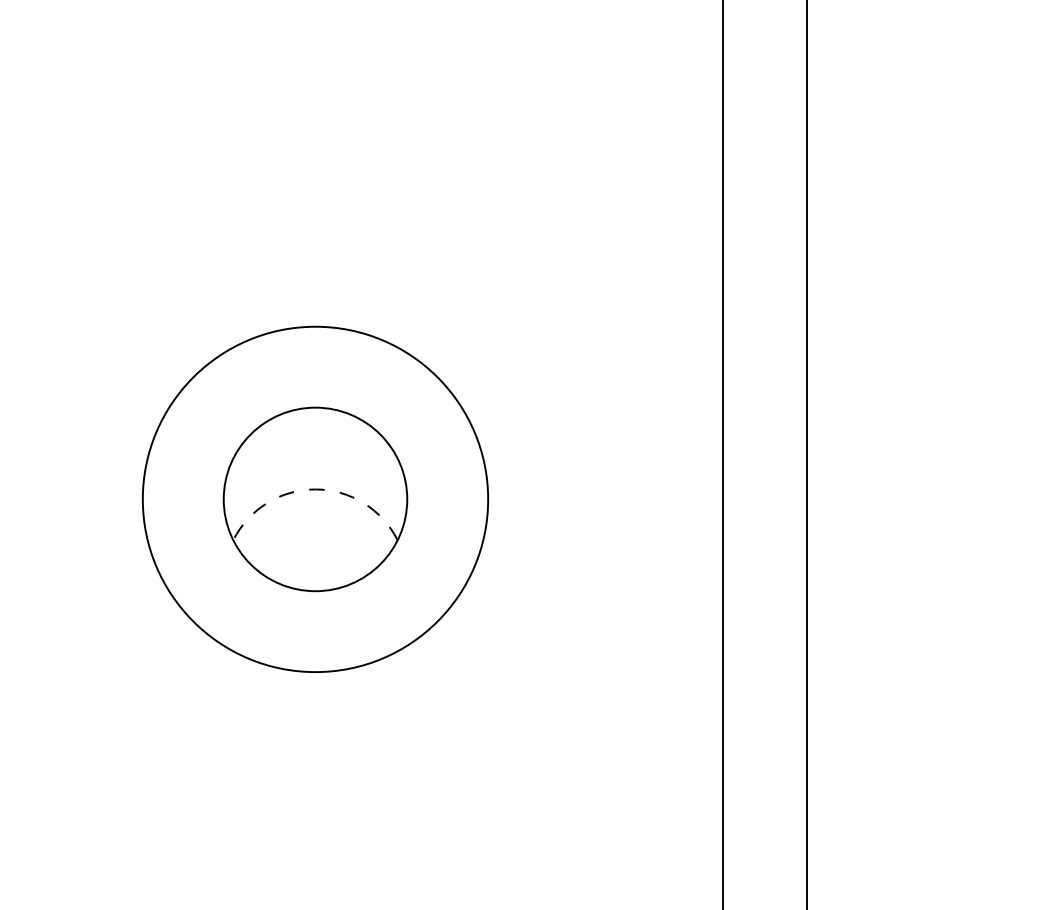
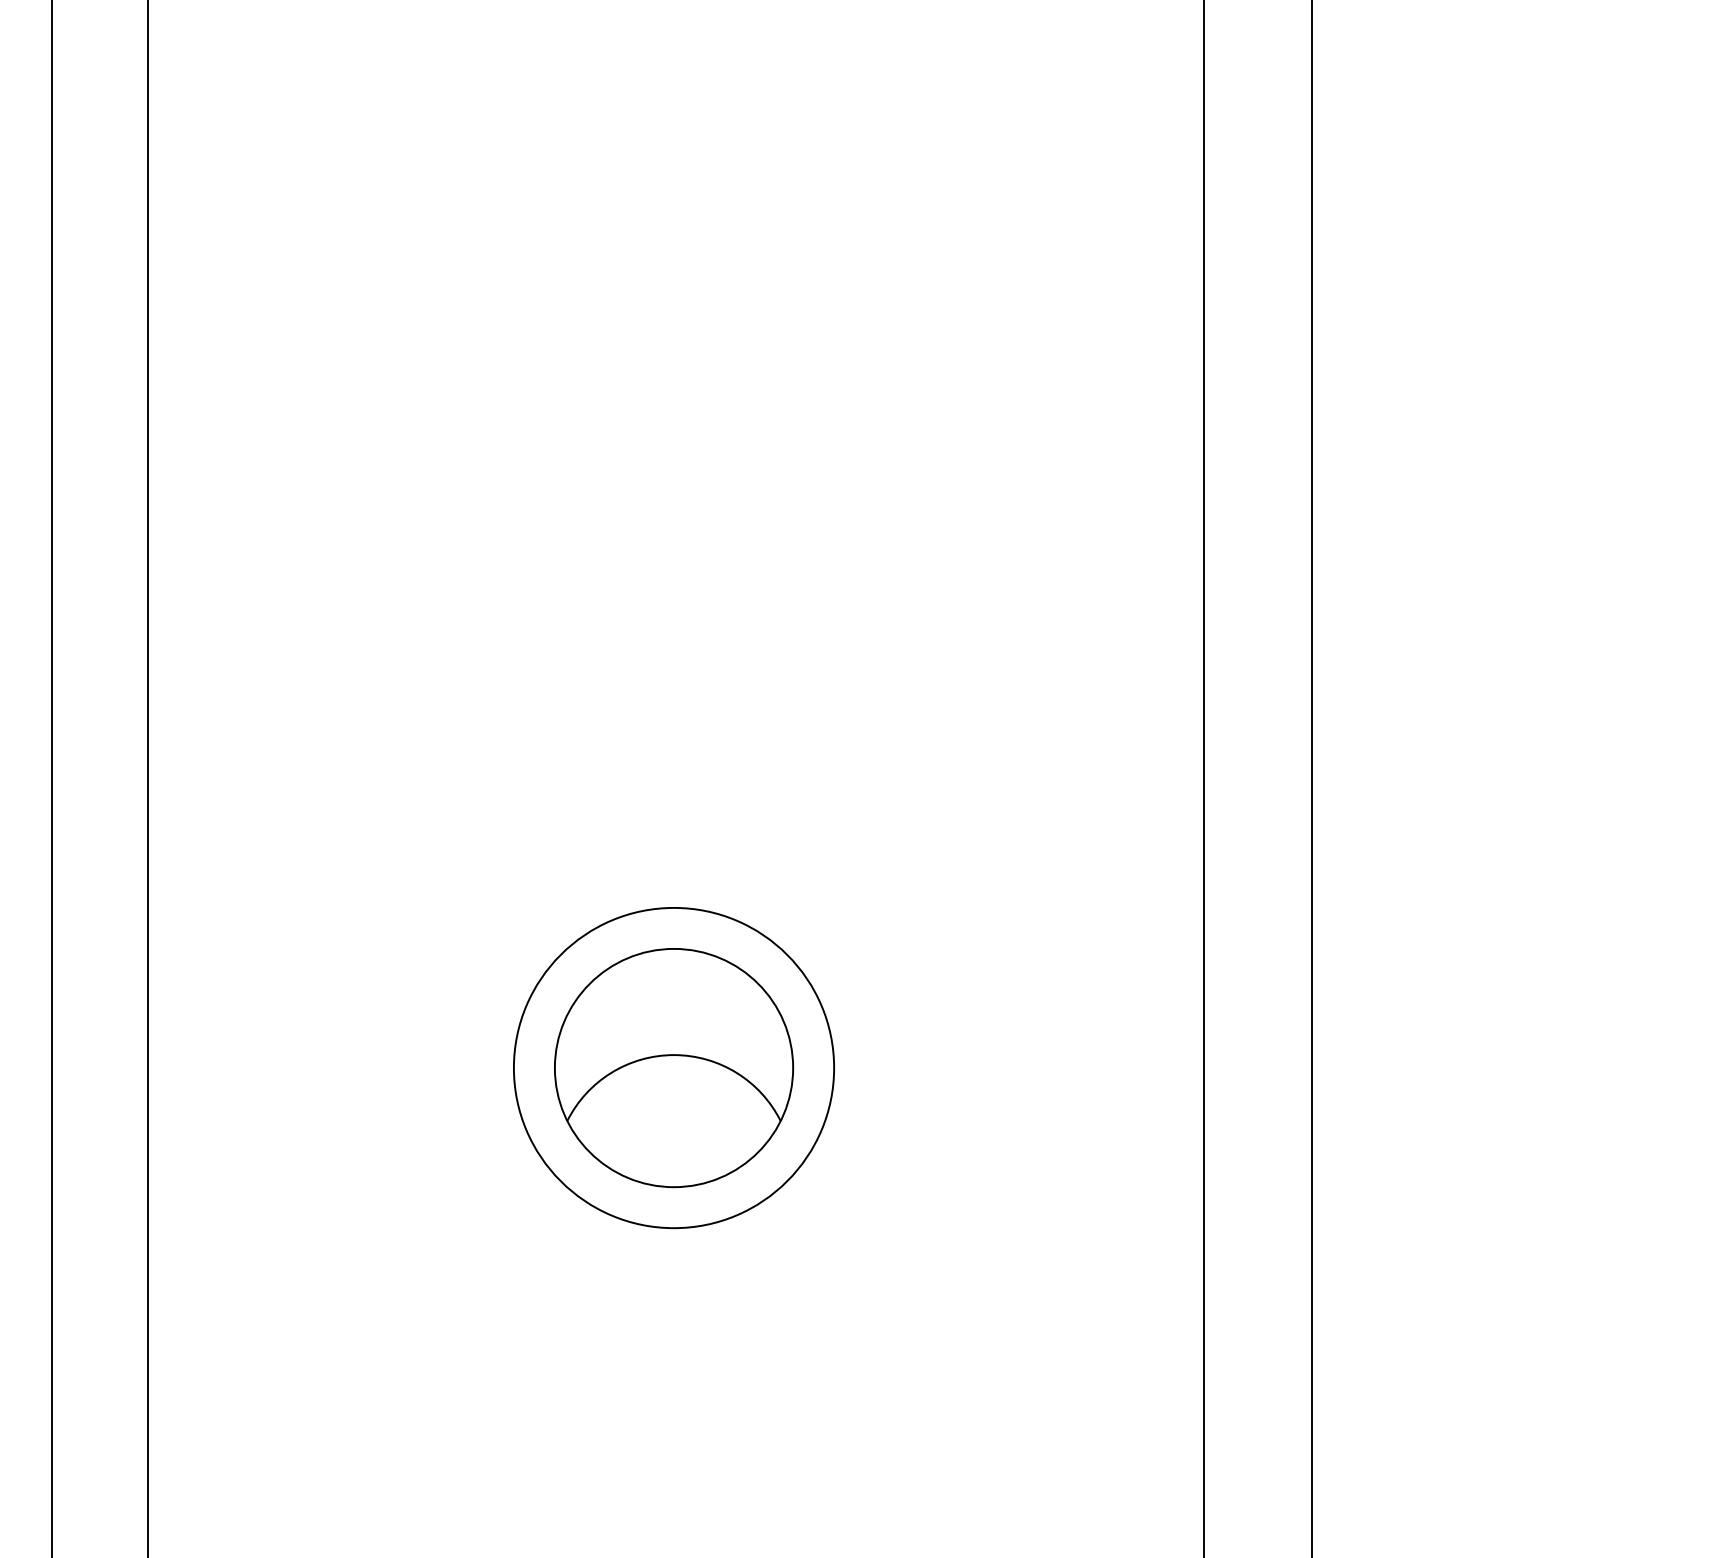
arc: (315, 489) -> (674, 1055), dashed -> solid
circle: (315, 499) -> (673, 1067), size x0.71

